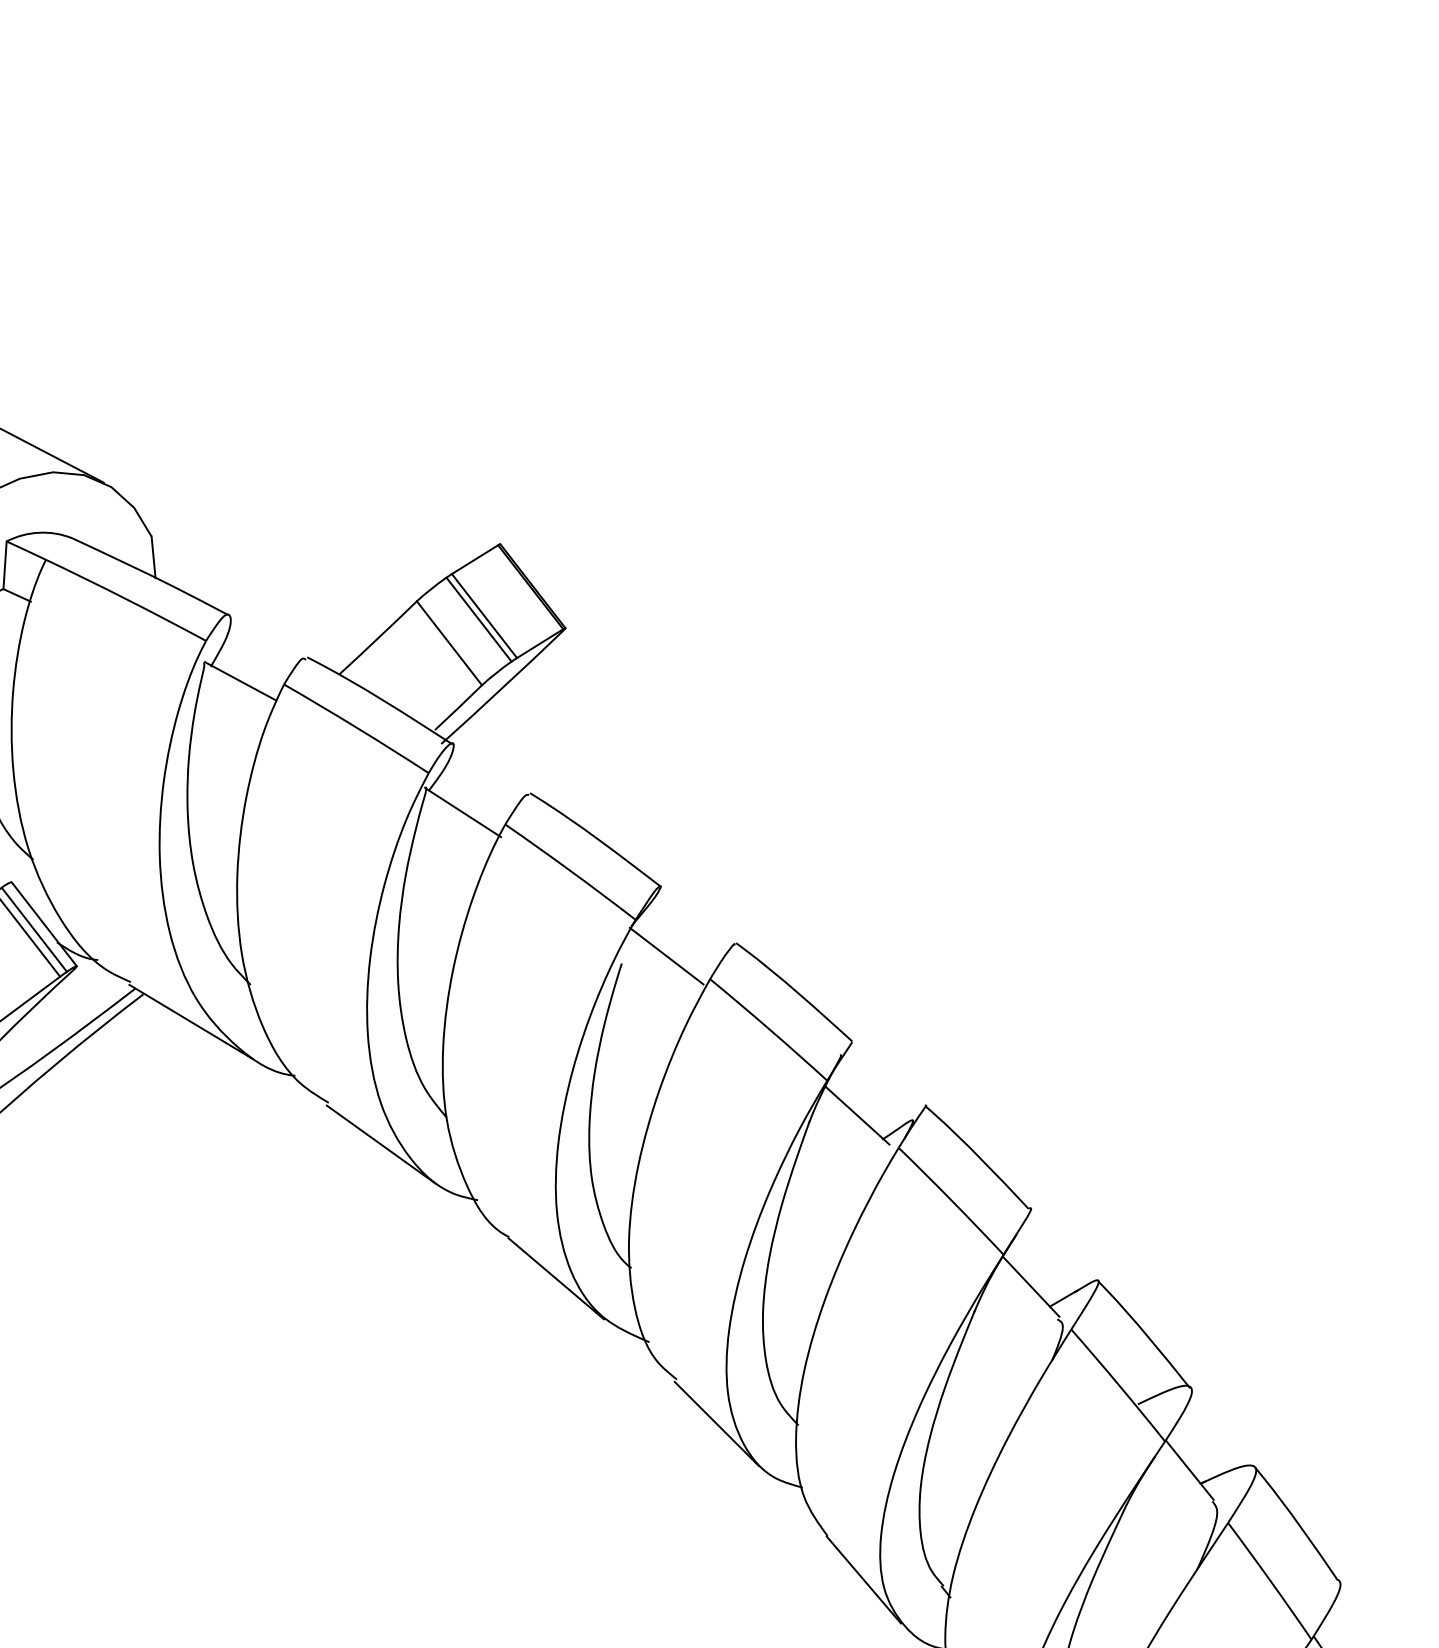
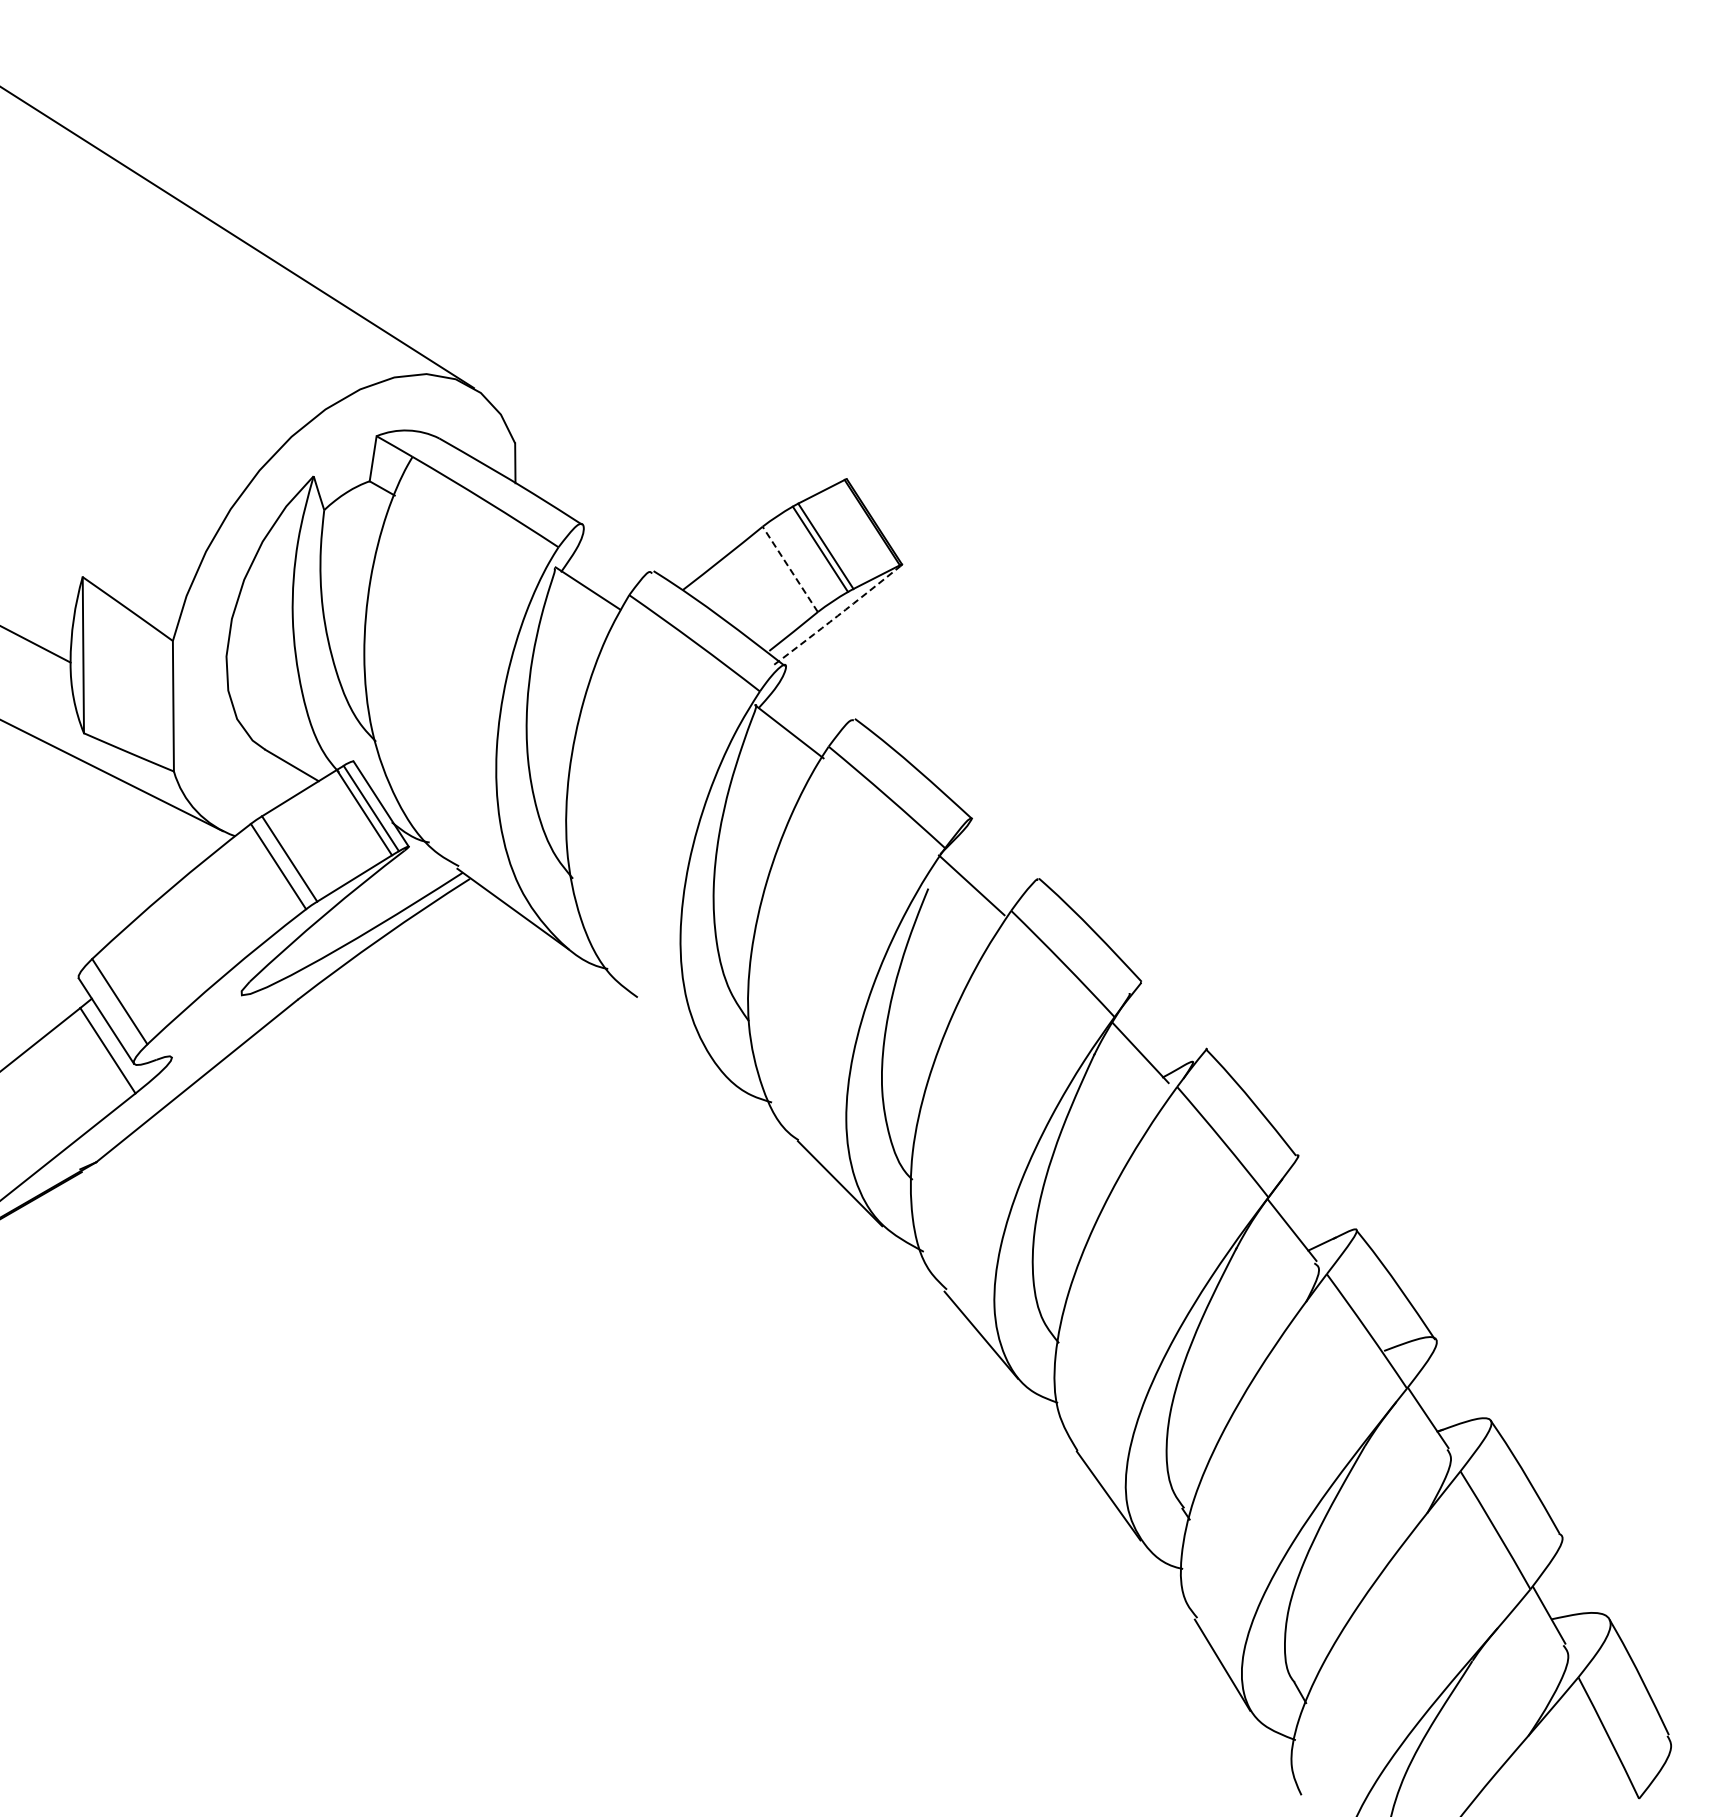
line: (449, 643) -> (790, 569), solid -> dashed
arc: (502, 687) -> (837, 615), solid -> dashed
line: (380, 1144) -> (683, 1041), removed

